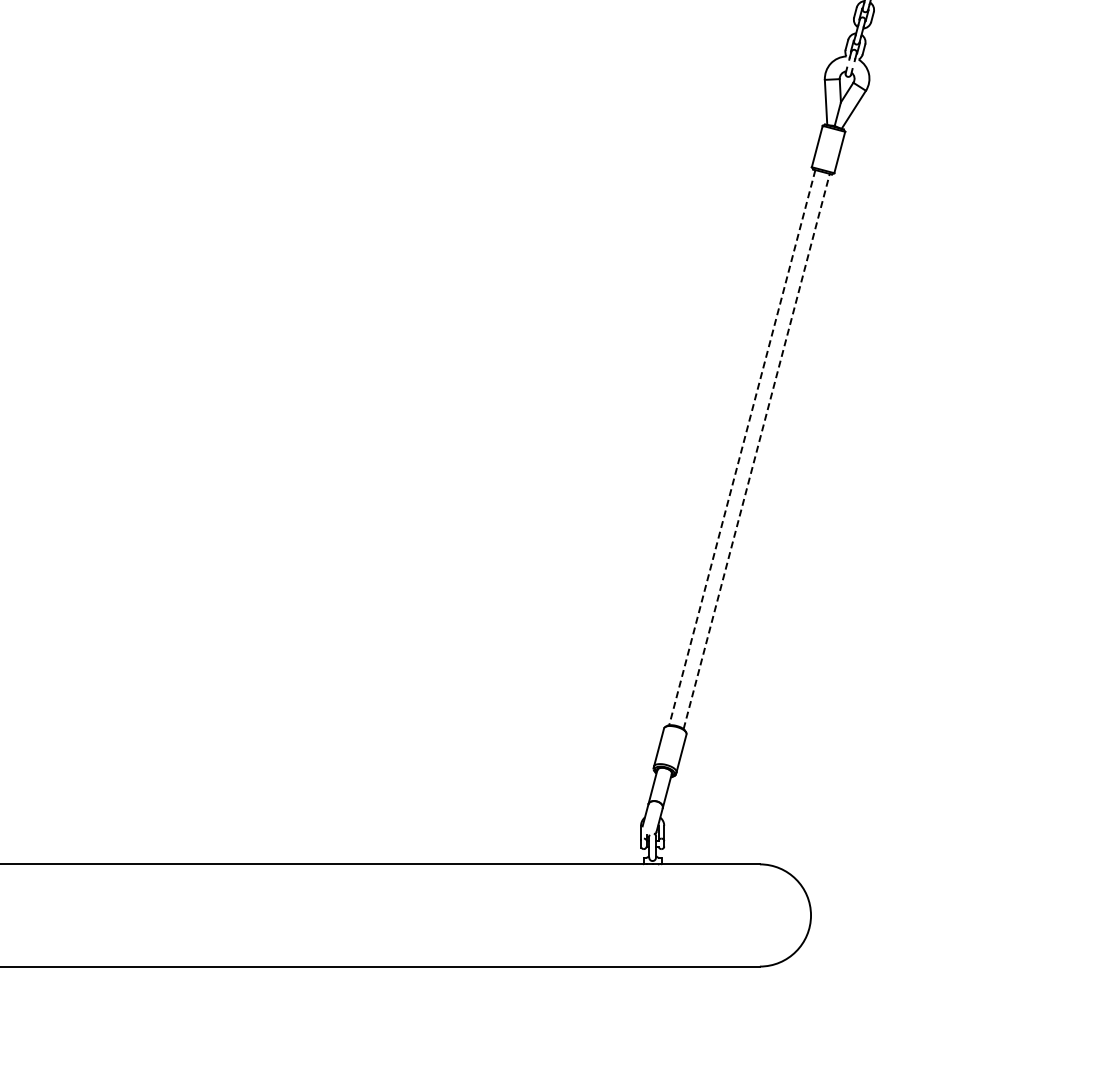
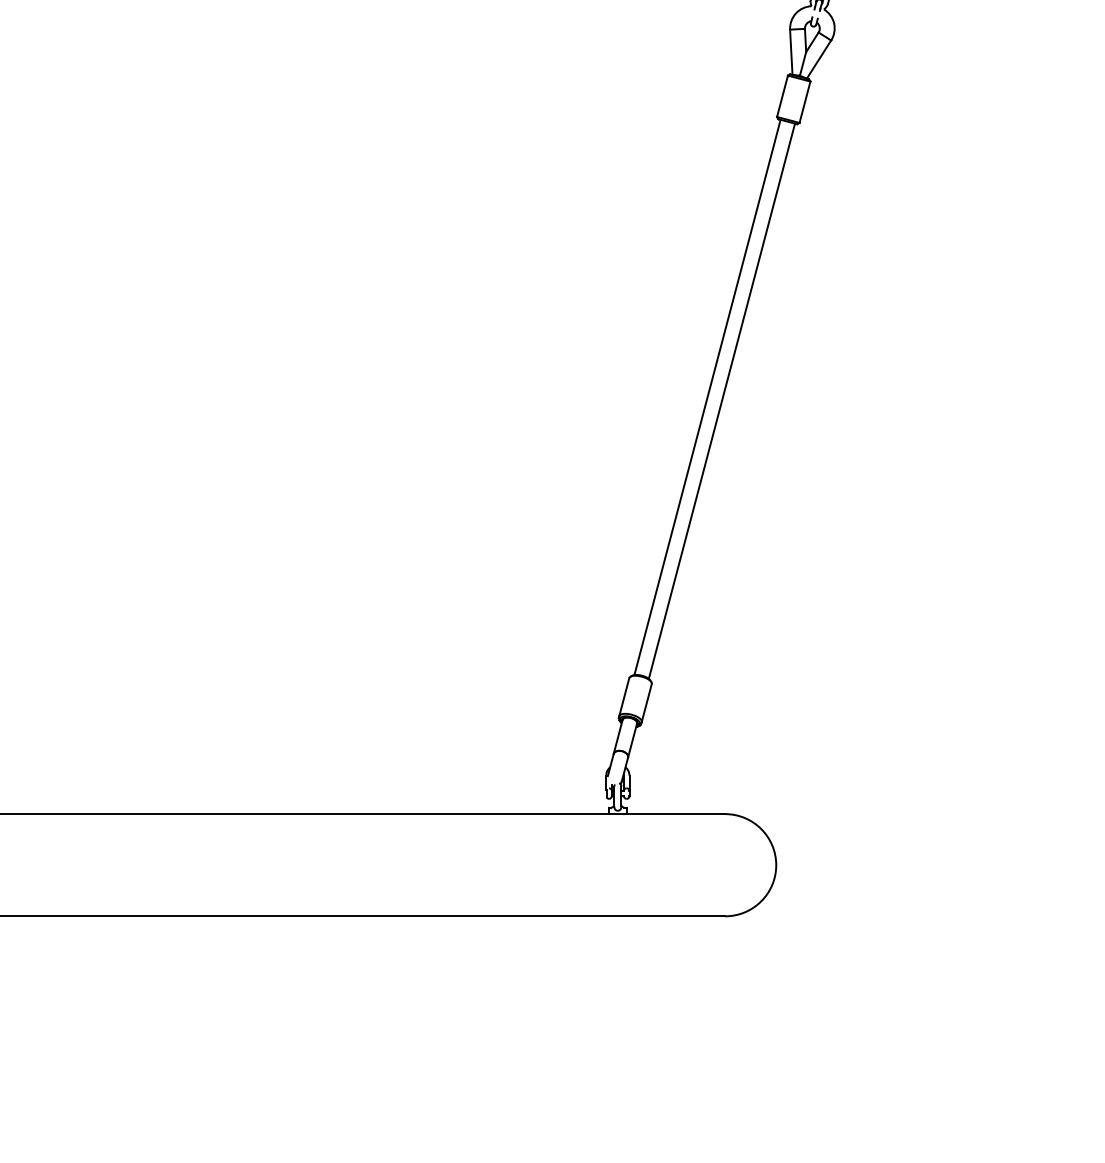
line: (742, 447) -> (707, 397), dashed -> solid
line: (757, 450) -> (722, 400), dashed -> solid

